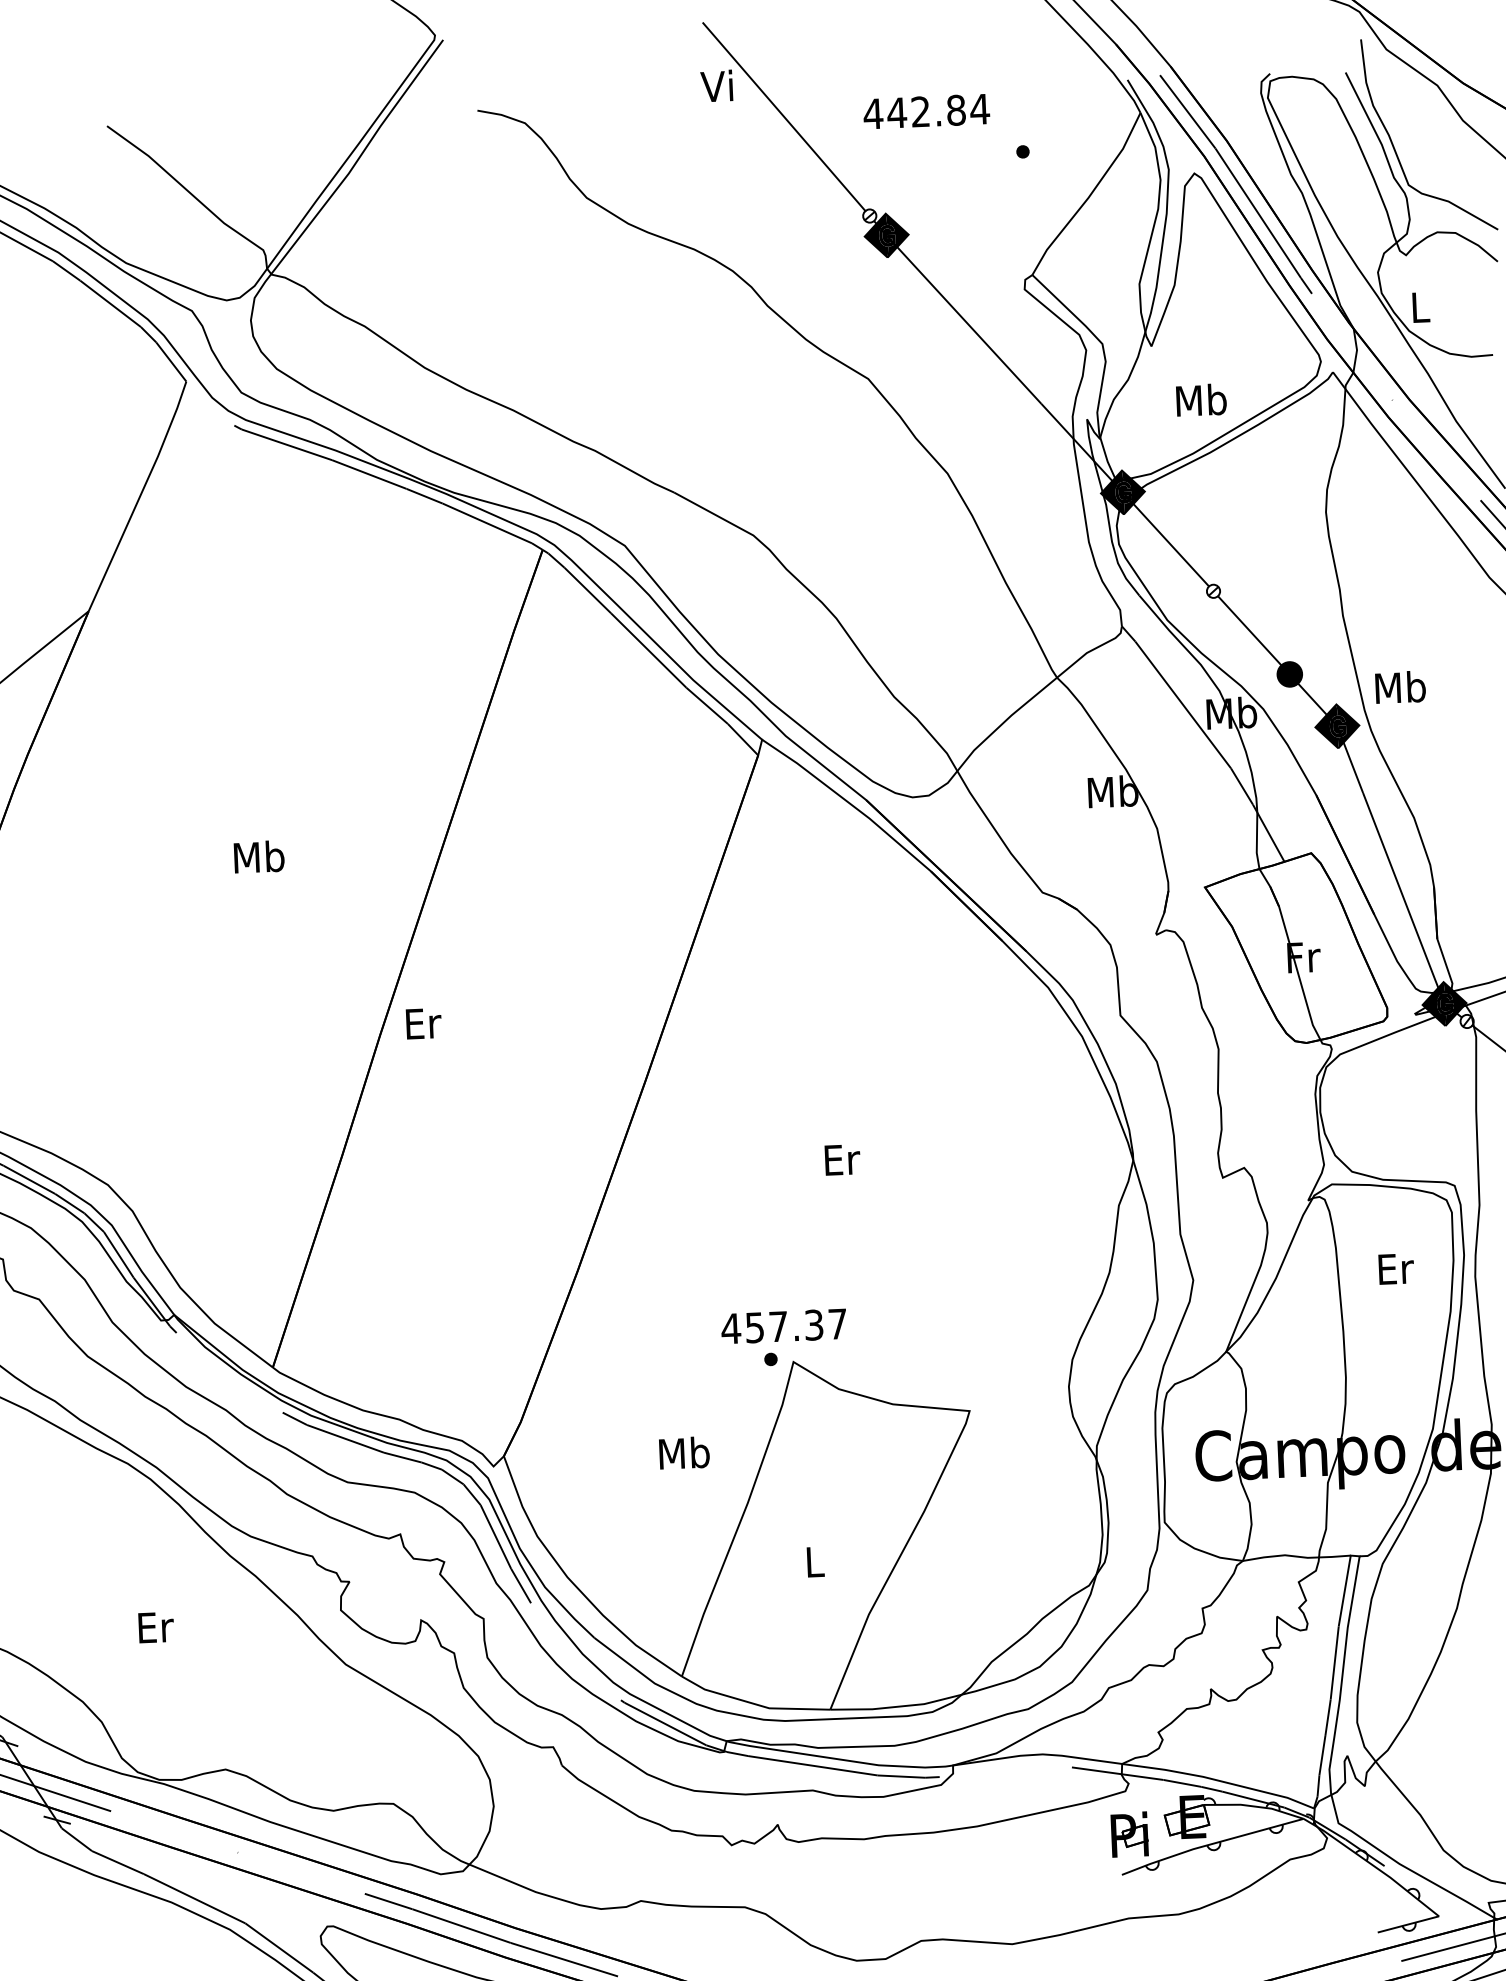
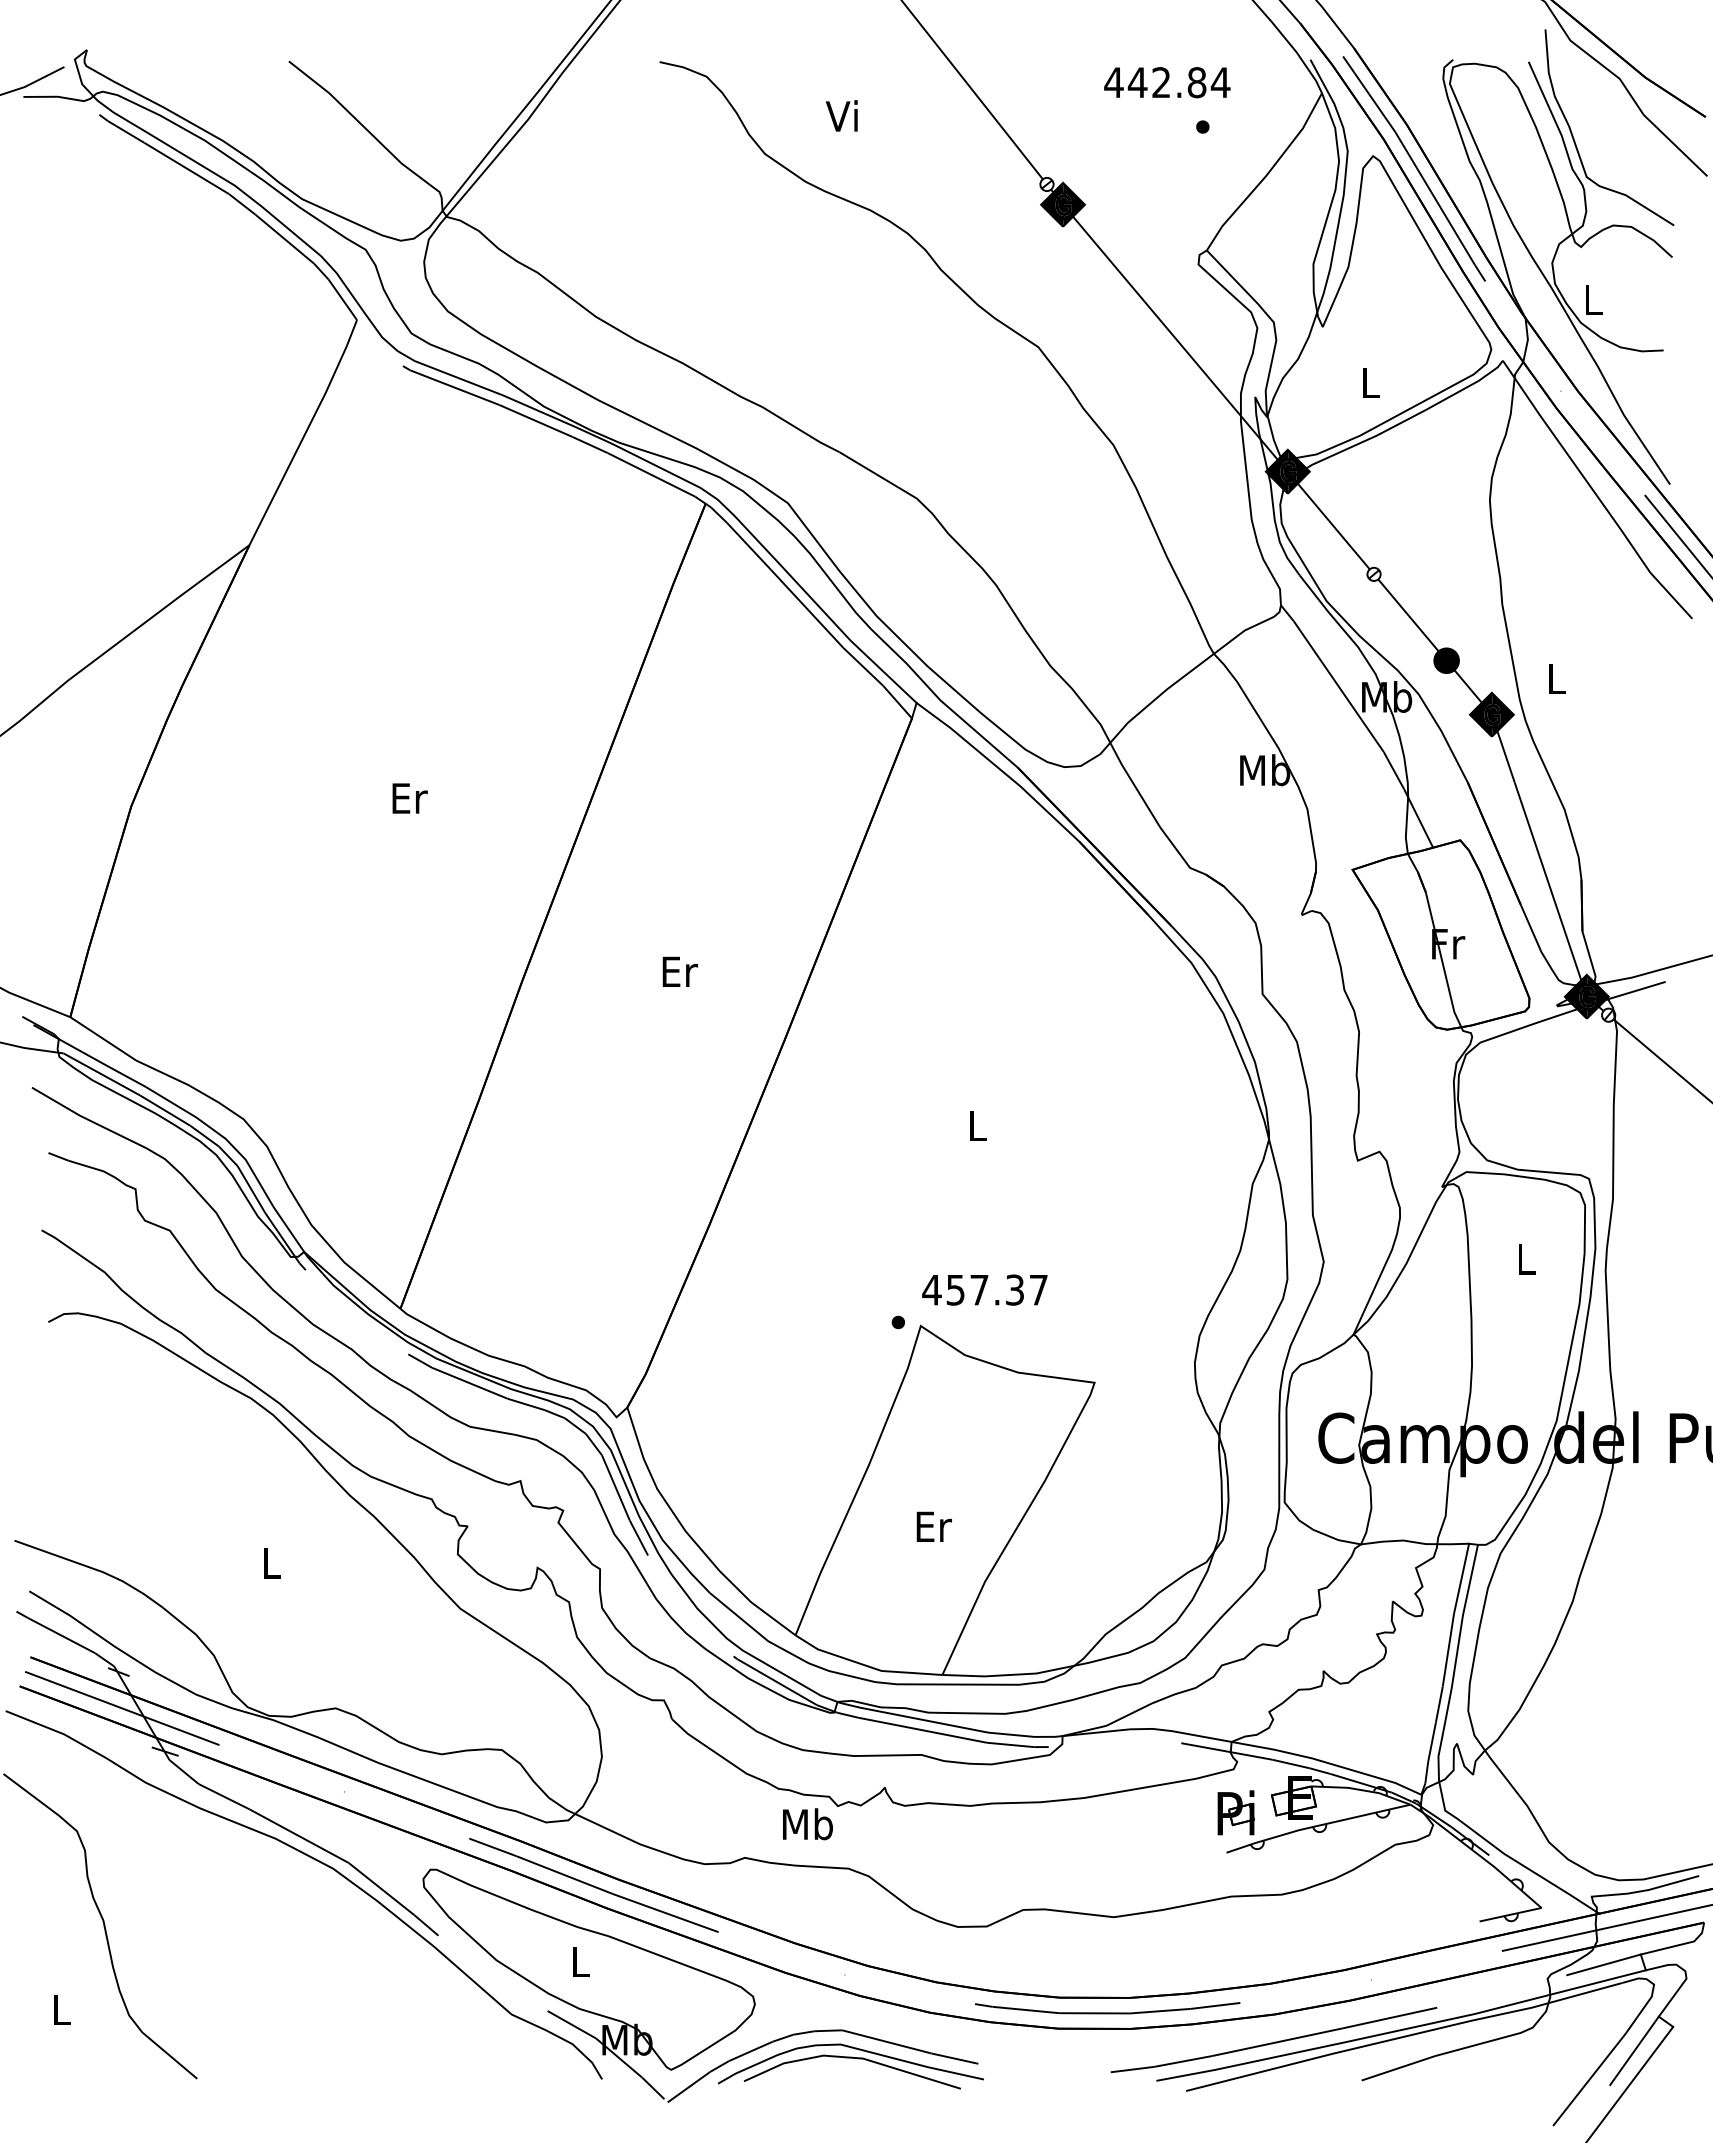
text: (716, 85) -> (841, 115), moved
text: (926, 111) -> (1167, 82), moved
text: (1201, 399) -> (1370, 382), Mb -> L
text: (1400, 687) -> (1556, 678), Mb -> L
text: (259, 857) -> (409, 798), Mb -> Er
text: (423, 1023) -> (679, 971), moved
text: (842, 1160) -> (978, 1126), Er -> L
text: (1395, 1269) -> (1526, 1259), Er -> L
text: (783, 1325) -> (984, 1289), moved
text: (684, 1453) -> (807, 1824), moved
text: (814, 1561) -> (933, 1526), L -> Er
text: (156, 1627) -> (272, 1563), Er -> L

